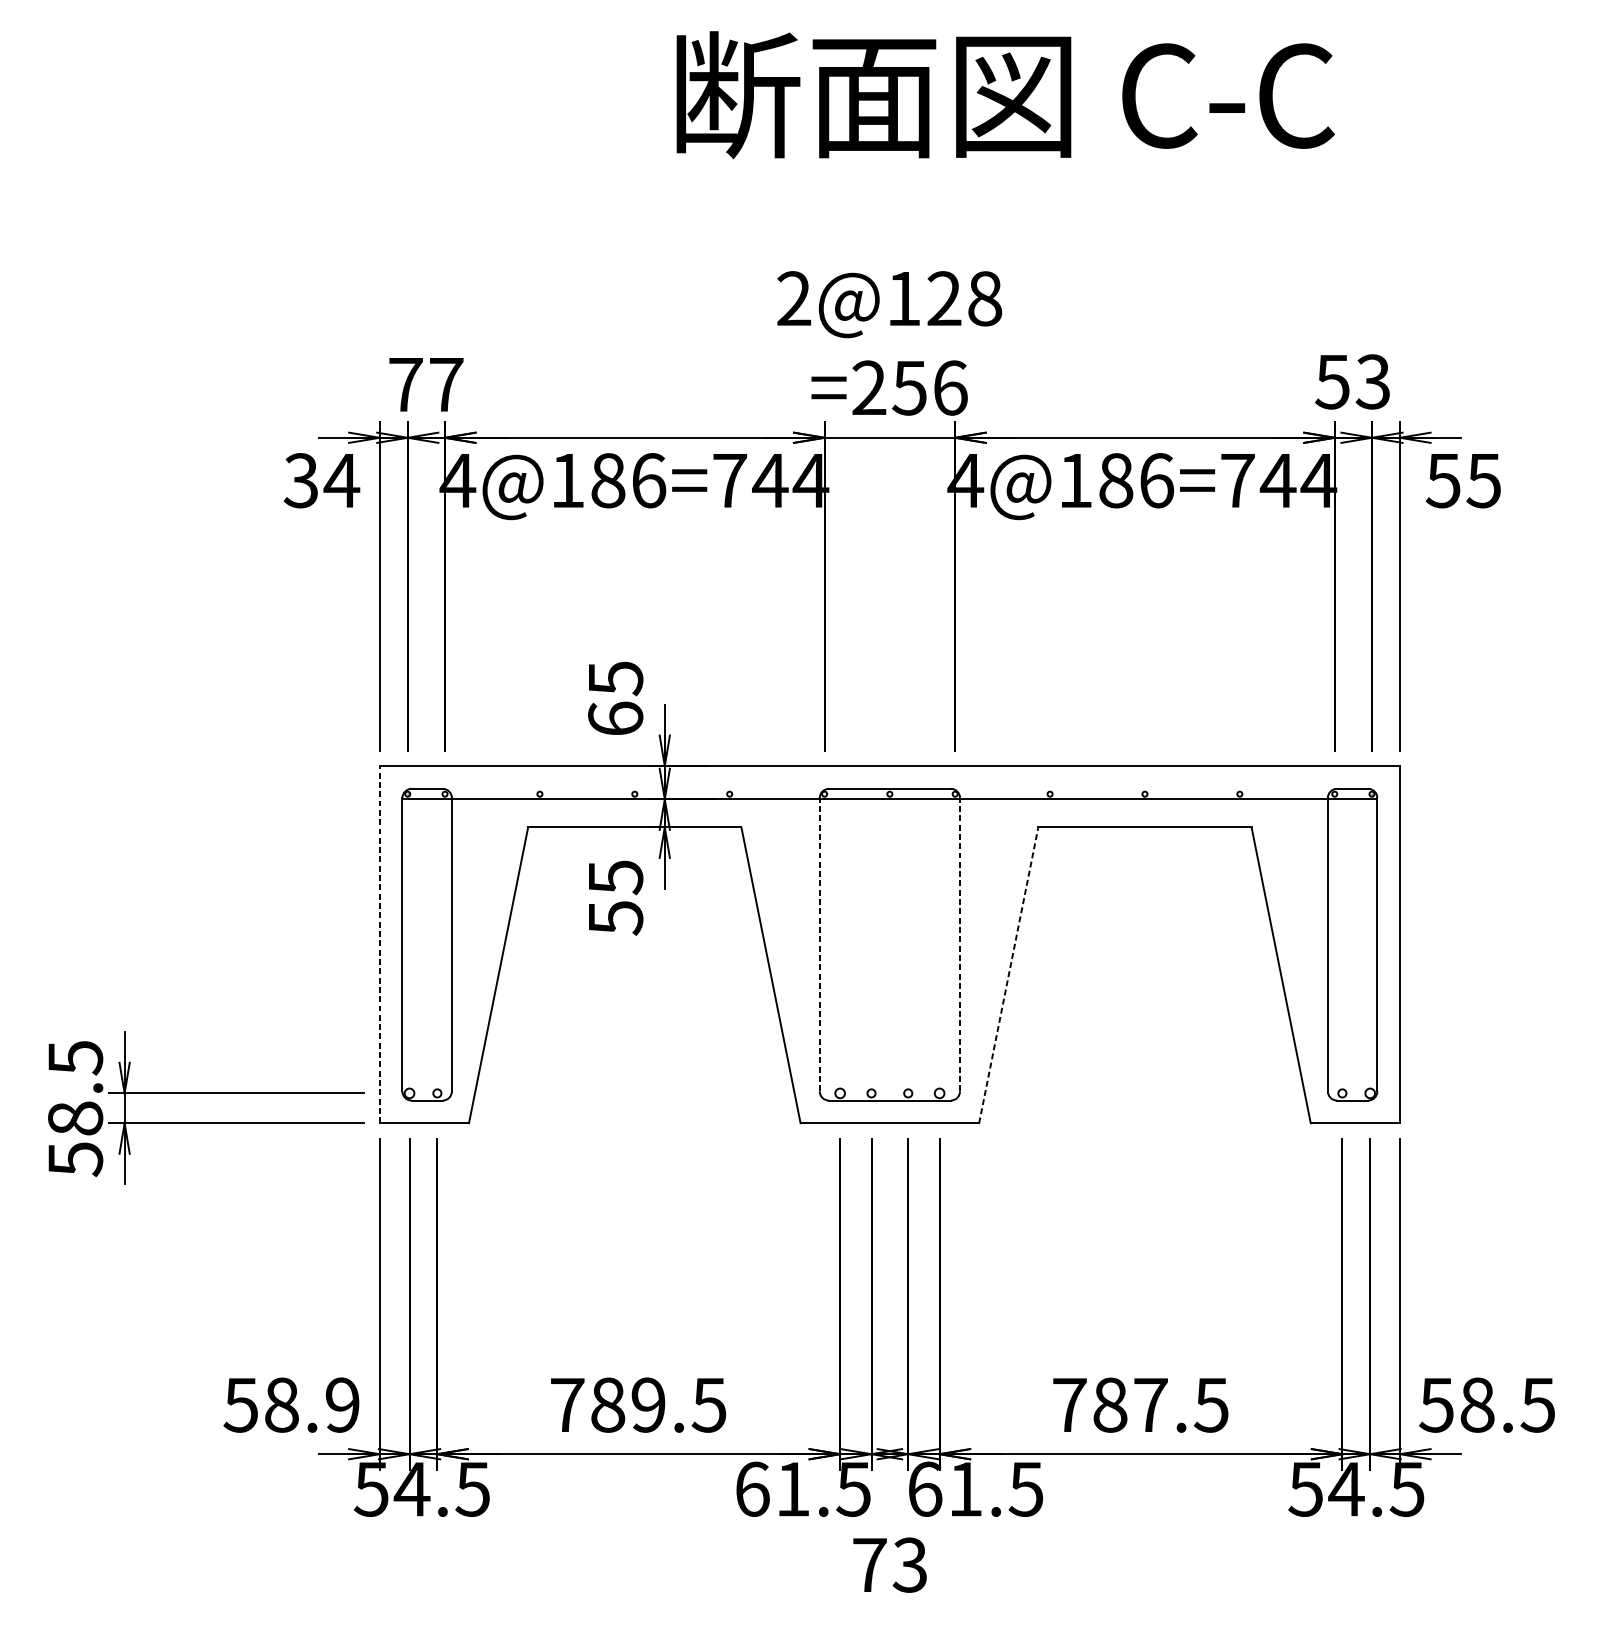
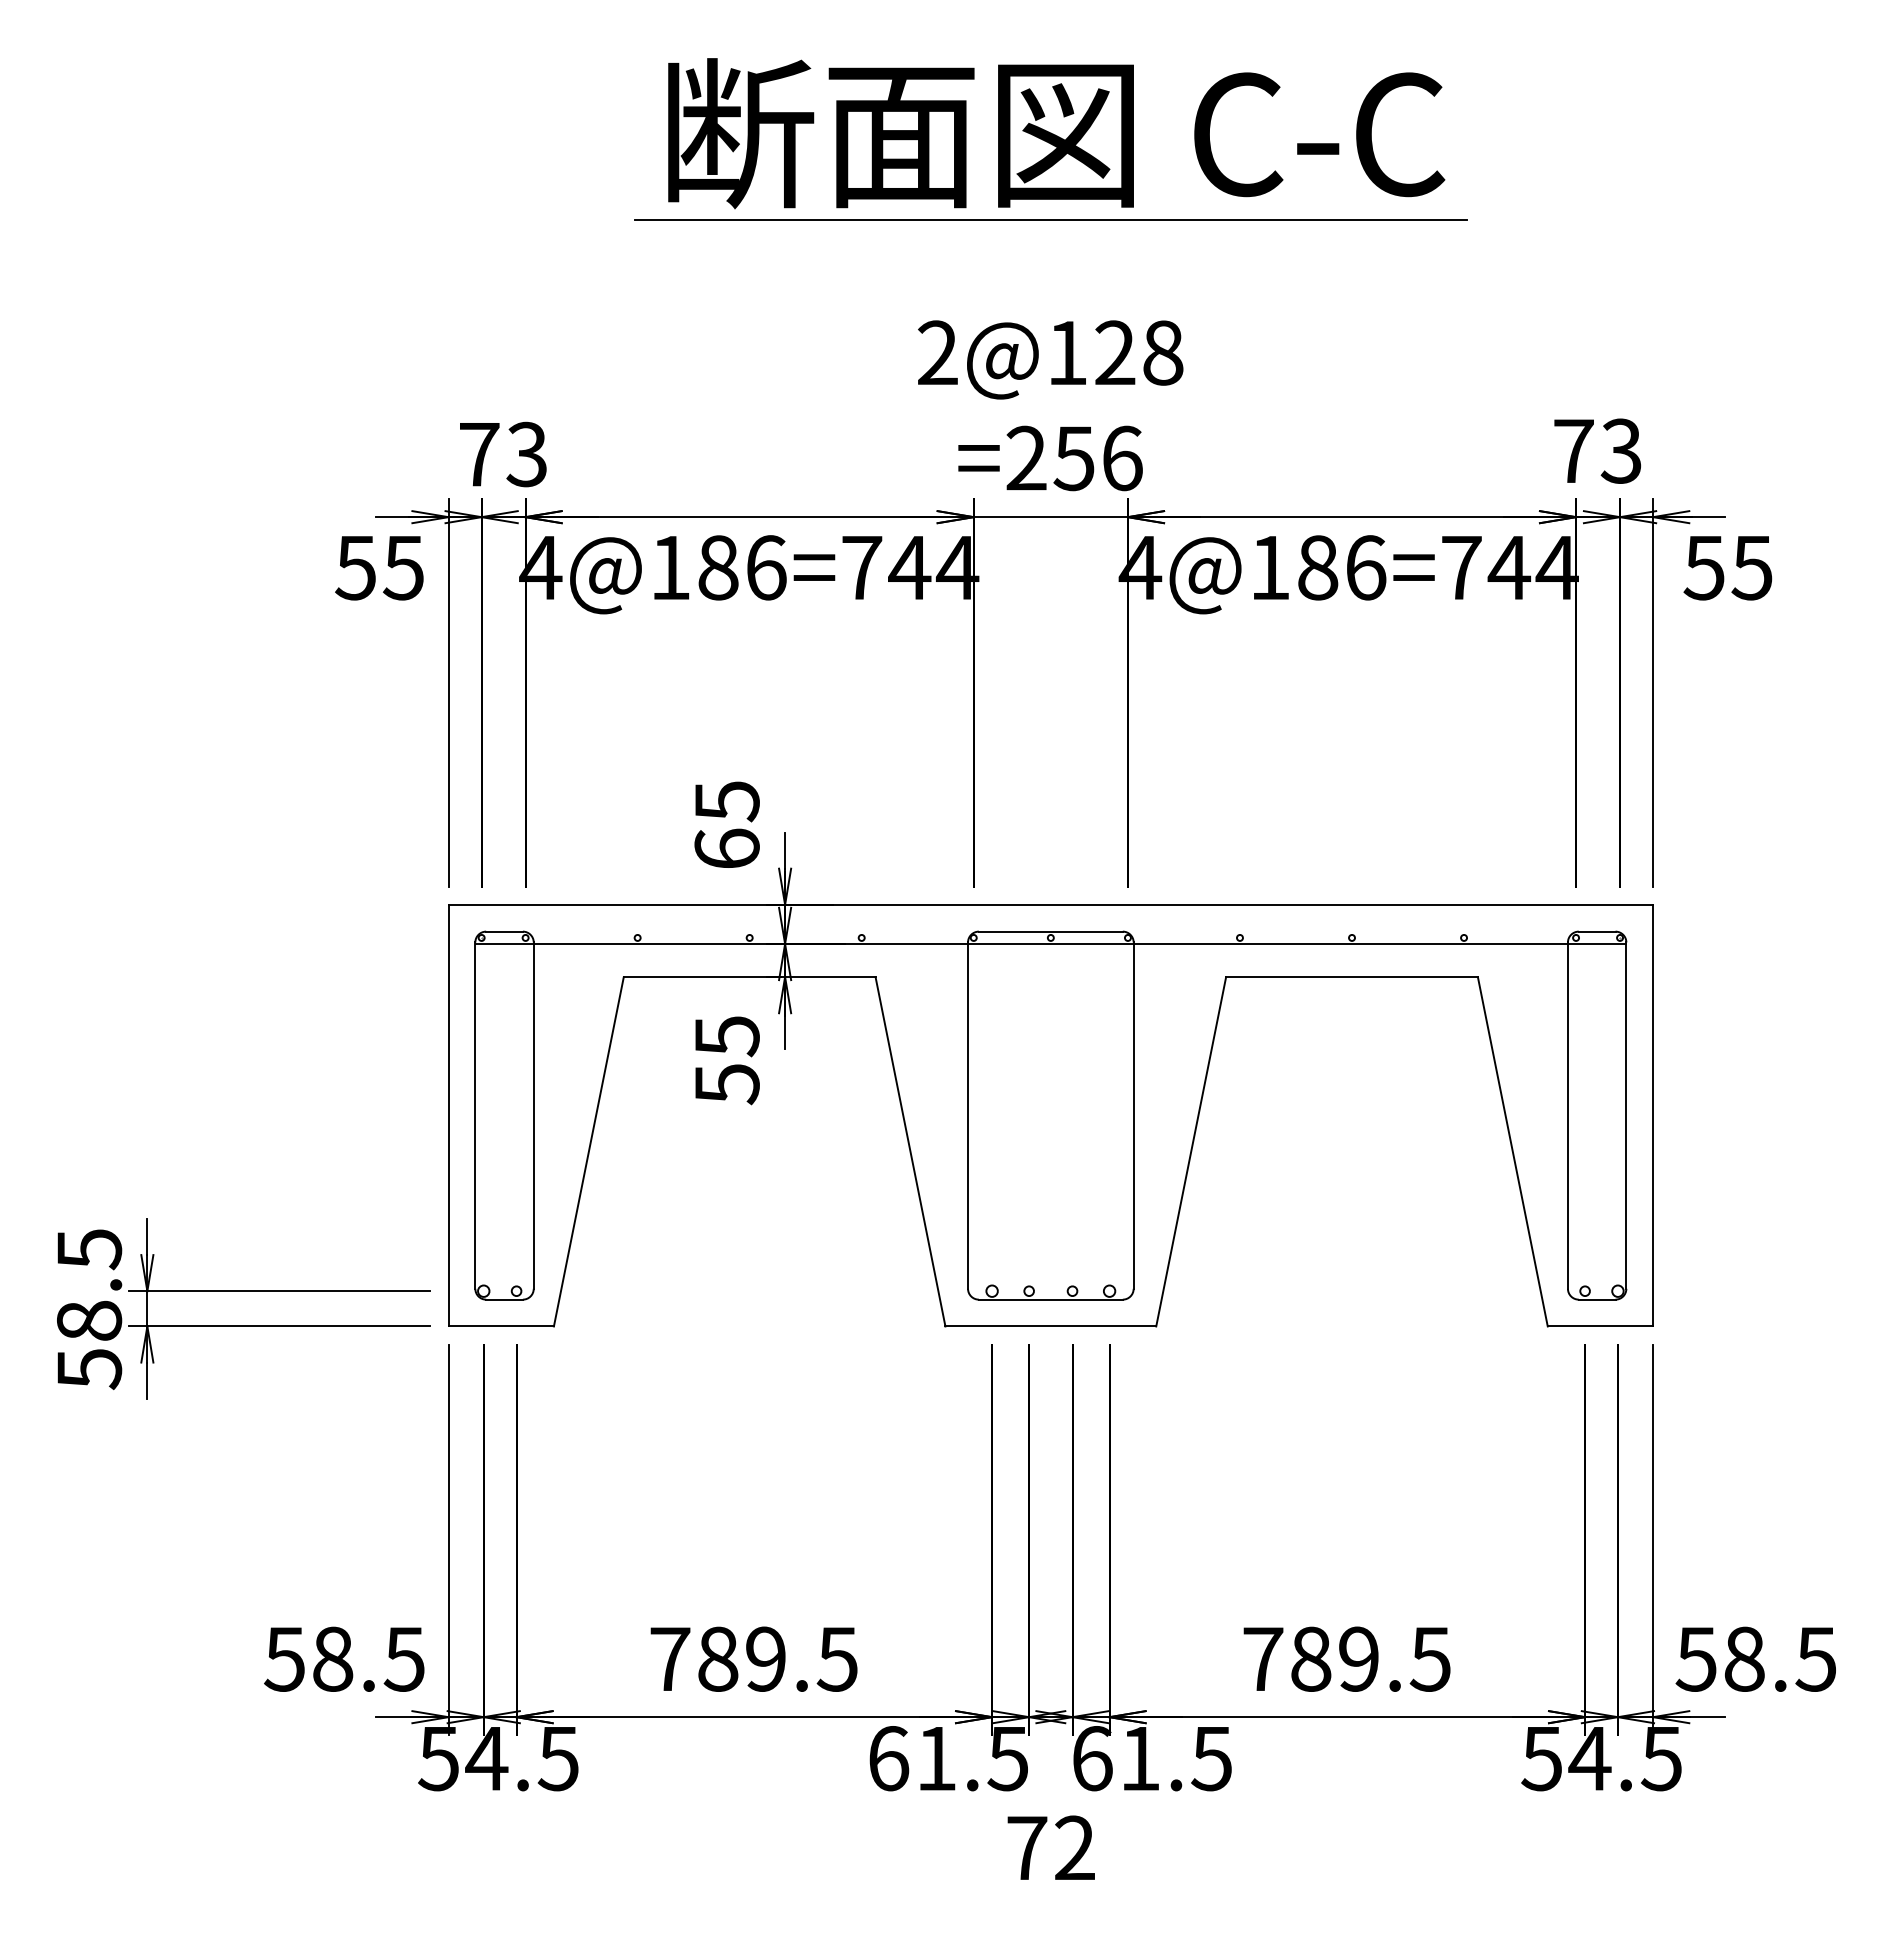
text: (1005, 95) -> (1056, 133), moved
line: (889, 185) -> (1050, 219), added
text: (1331, 382) -> (1572, 451), 53 -> 73
text: (445, 384) -> (526, 454), 77 -> 73
text: (322, 480) -> (380, 567), 34 -> 55
line: (379, 944) -> (448, 1115), dashed -> solid
line: (820, 944) -> (968, 1115), dashed -> solid
line: (959, 944) -> (1133, 1115), dashed -> solid
line: (1009, 975) -> (1191, 1151), dashed -> solid
text: (341, 1404) -> (403, 1658), 58.9 -> 58.5
text: (1151, 1404) -> (1359, 1658), 787.5 -> 789.5
text: (909, 1564) -> (1074, 1847), 73 -> 72

